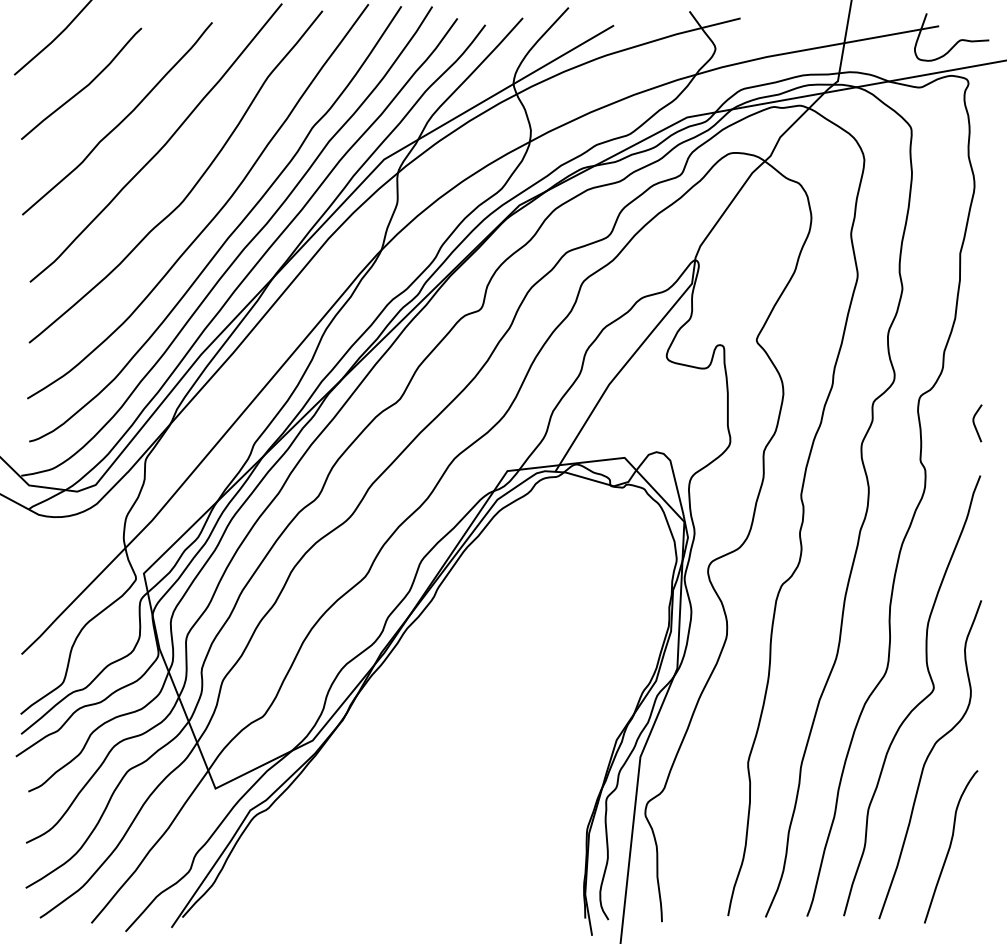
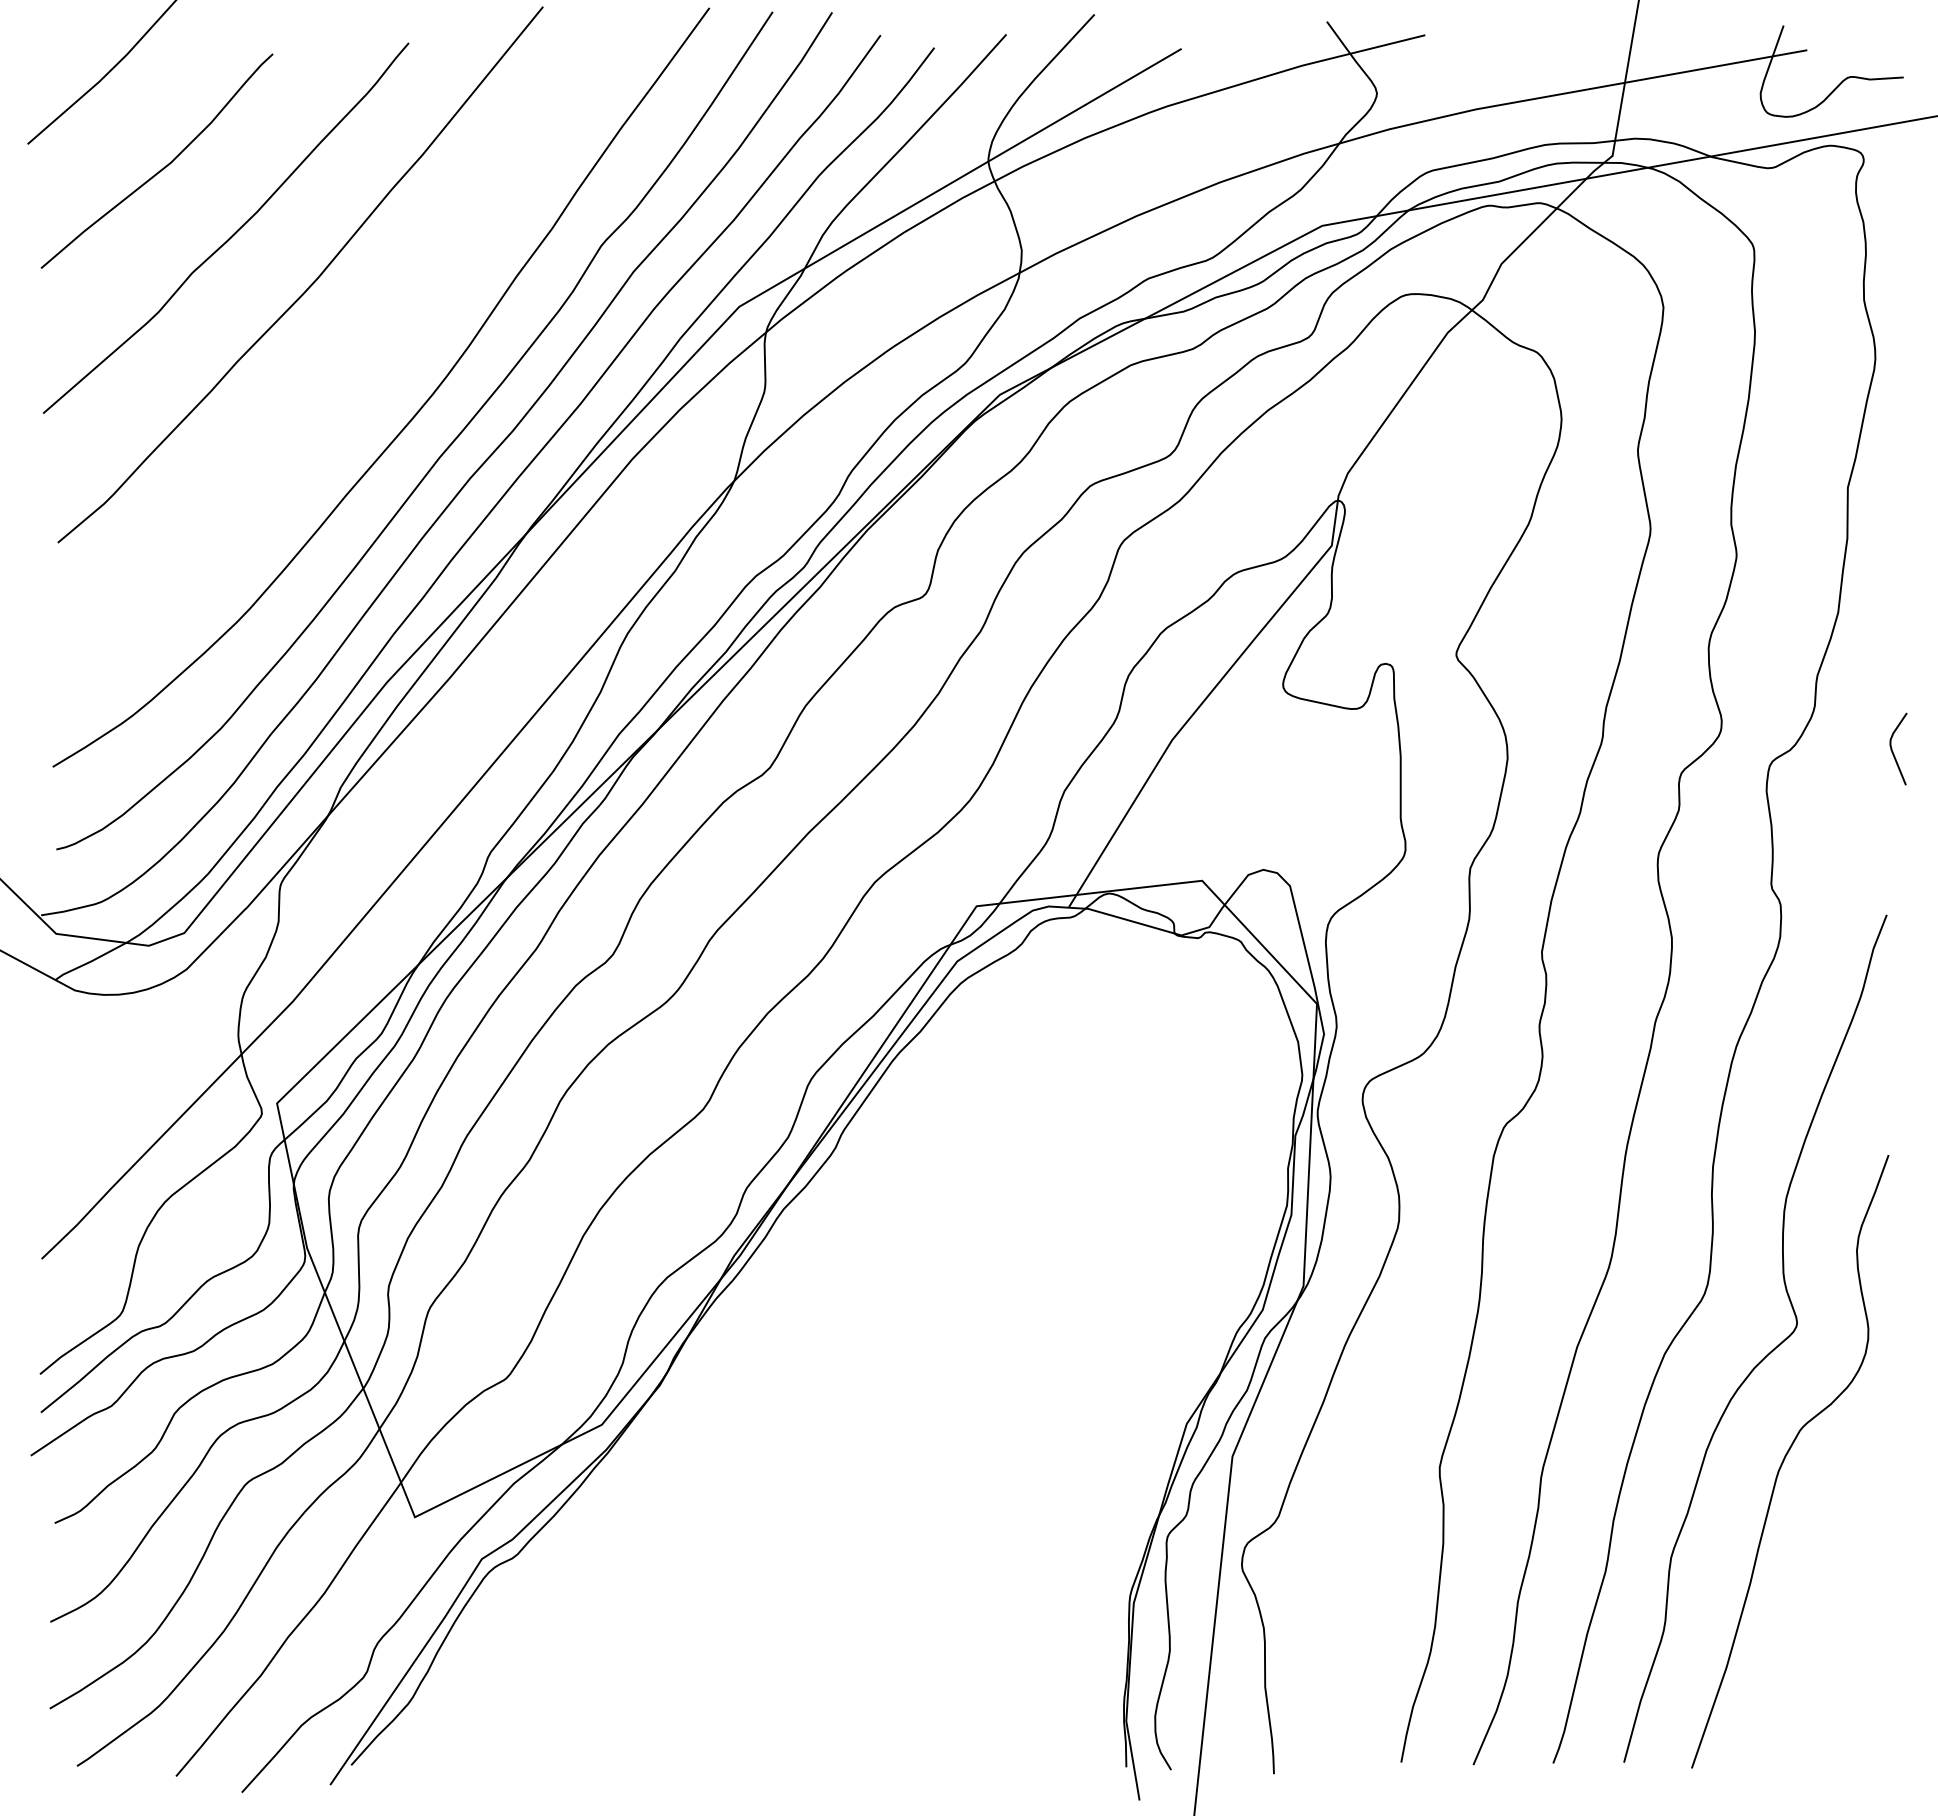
curve: (191, 188) -> (368, 362), removed
curve: (975, 424) -> (1894, 751), moved
curve: (951, 845) -> (1831, 1626), removed

